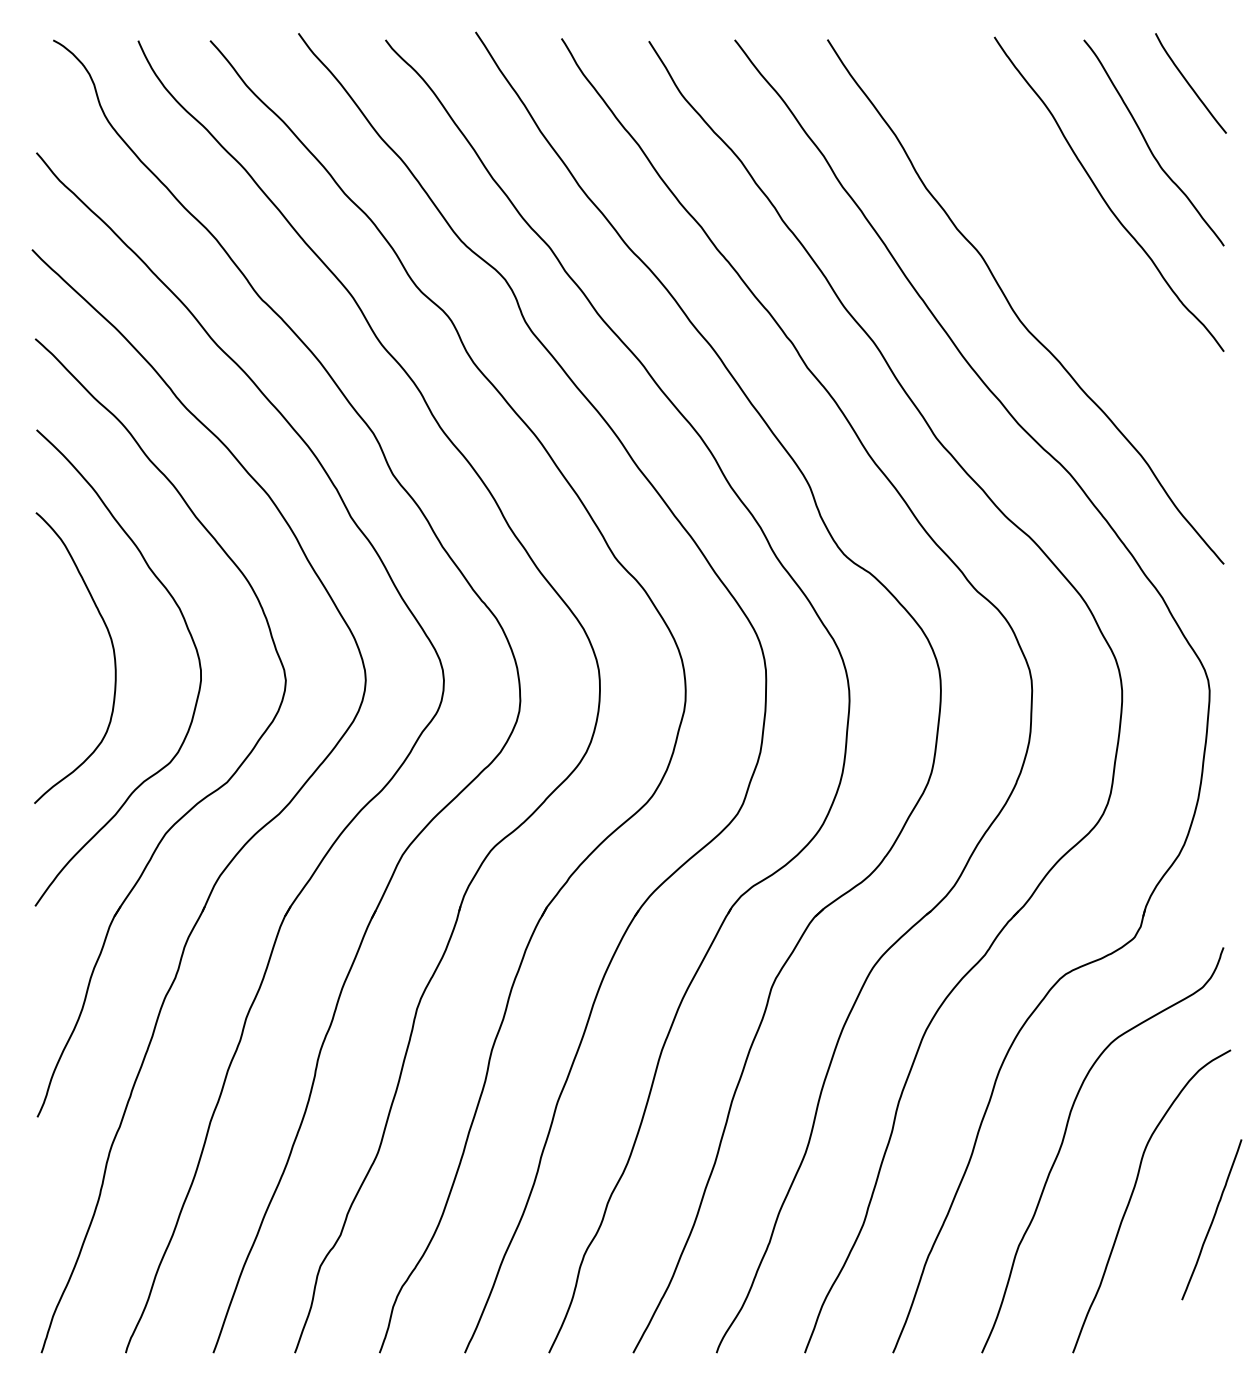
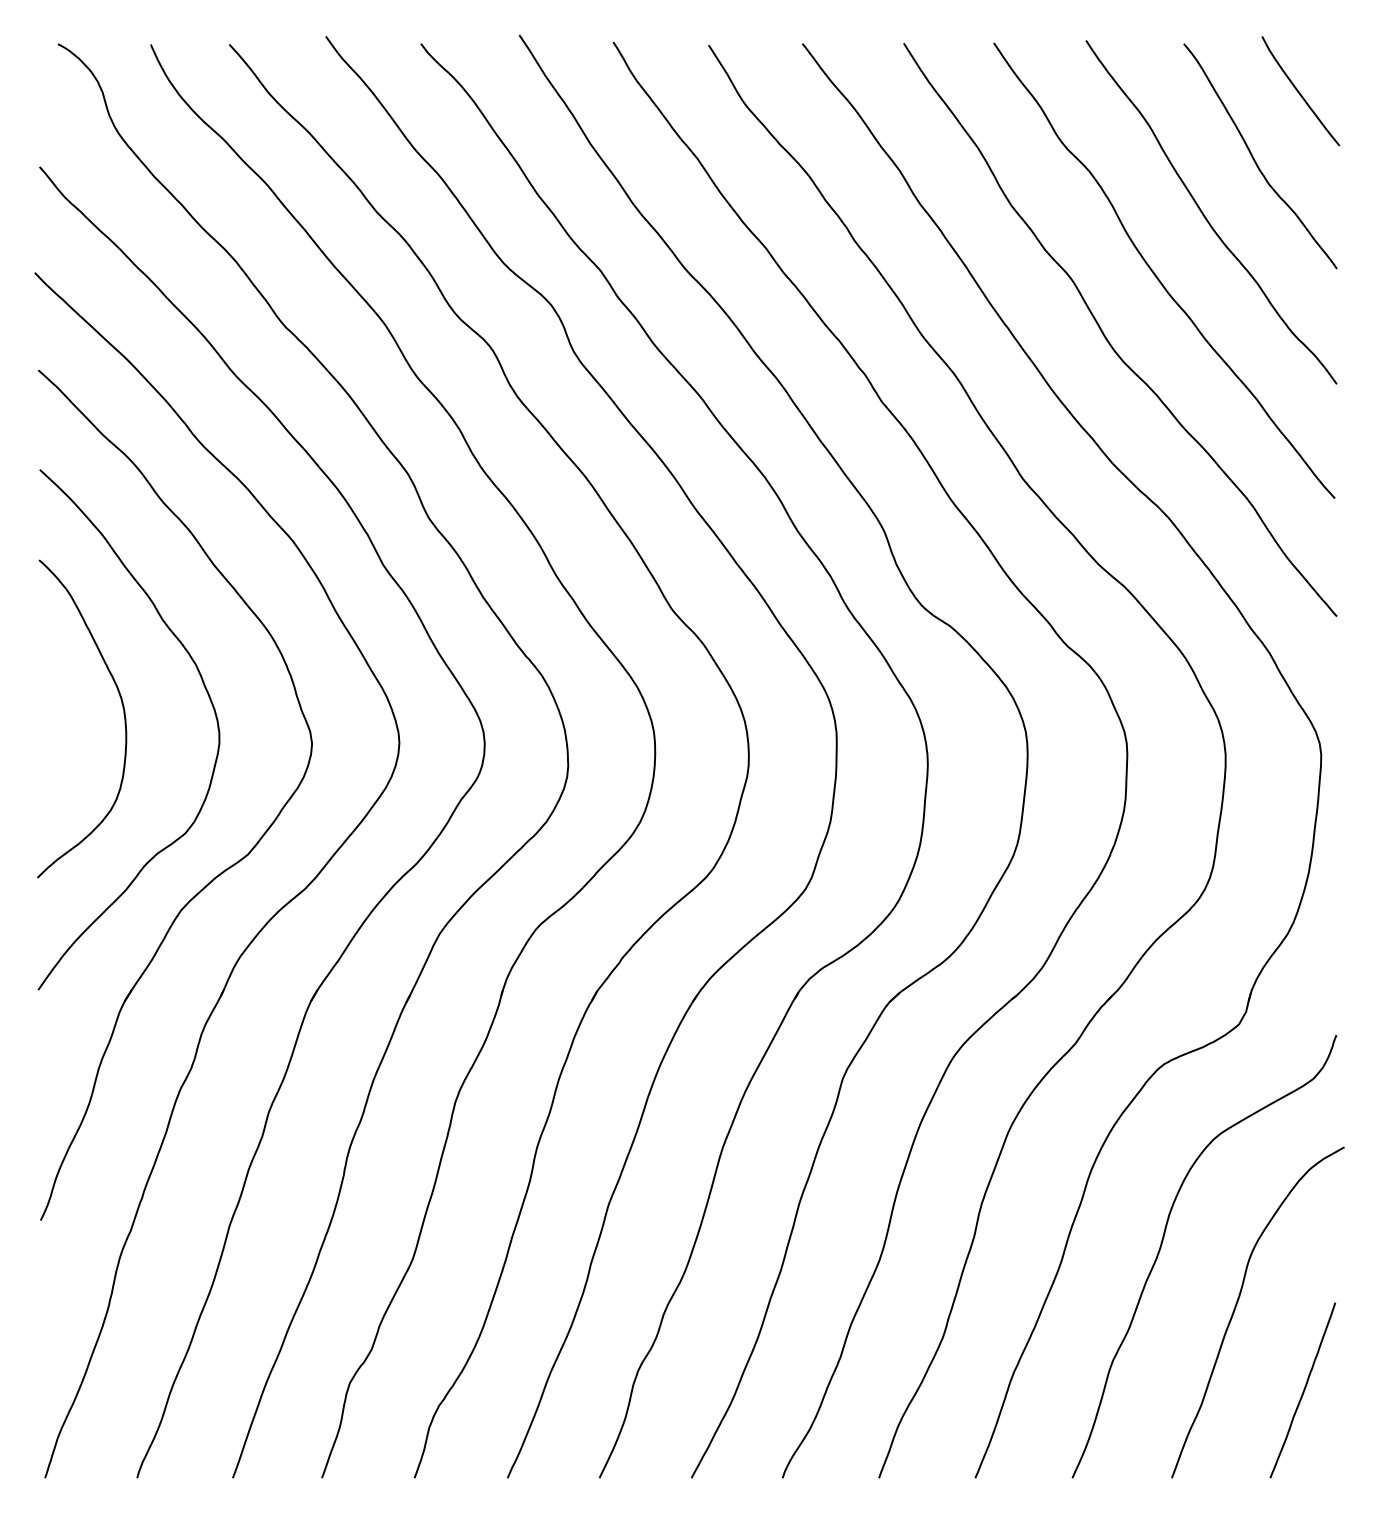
curve: (1059, 252) -> (1157, 275), added
curve: (1212, 1219) -> (1303, 1390), moved

